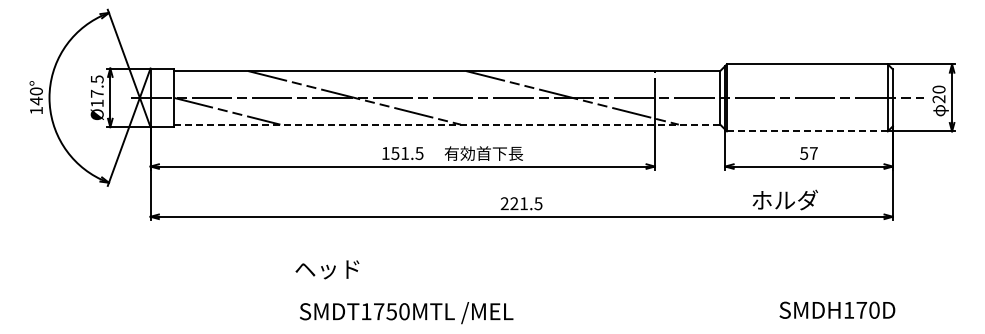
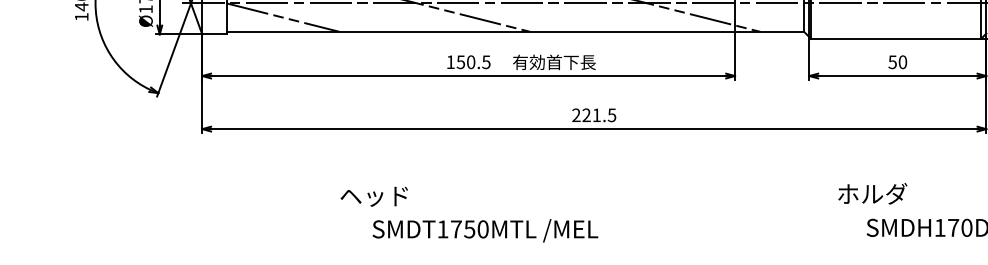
line: (447, 124) -> (515, 31), dashed -> solid
line: (807, 131) -> (896, 39), dashed -> solid
text: (405, 153) -> (471, 62), 151.5 -> 150.5
text: (813, 153) -> (902, 62), 57 -> 50
text: (784, 199) -> (871, 193), moved
text: (327, 269) -> (374, 196), moved
text: (406, 313) -> (485, 231), moved

